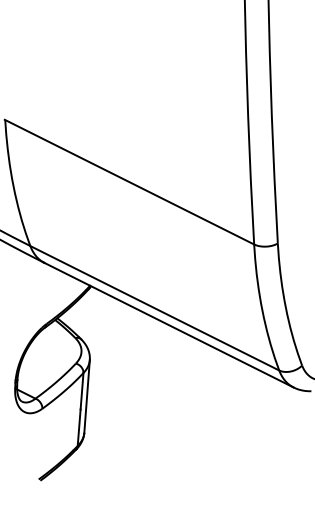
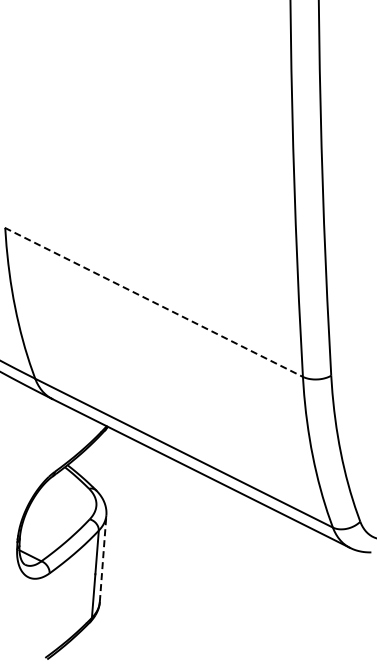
line: (129, 182) -> (153, 302), solid -> dashed
line: (87, 396) -> (103, 558), solid -> dashed

